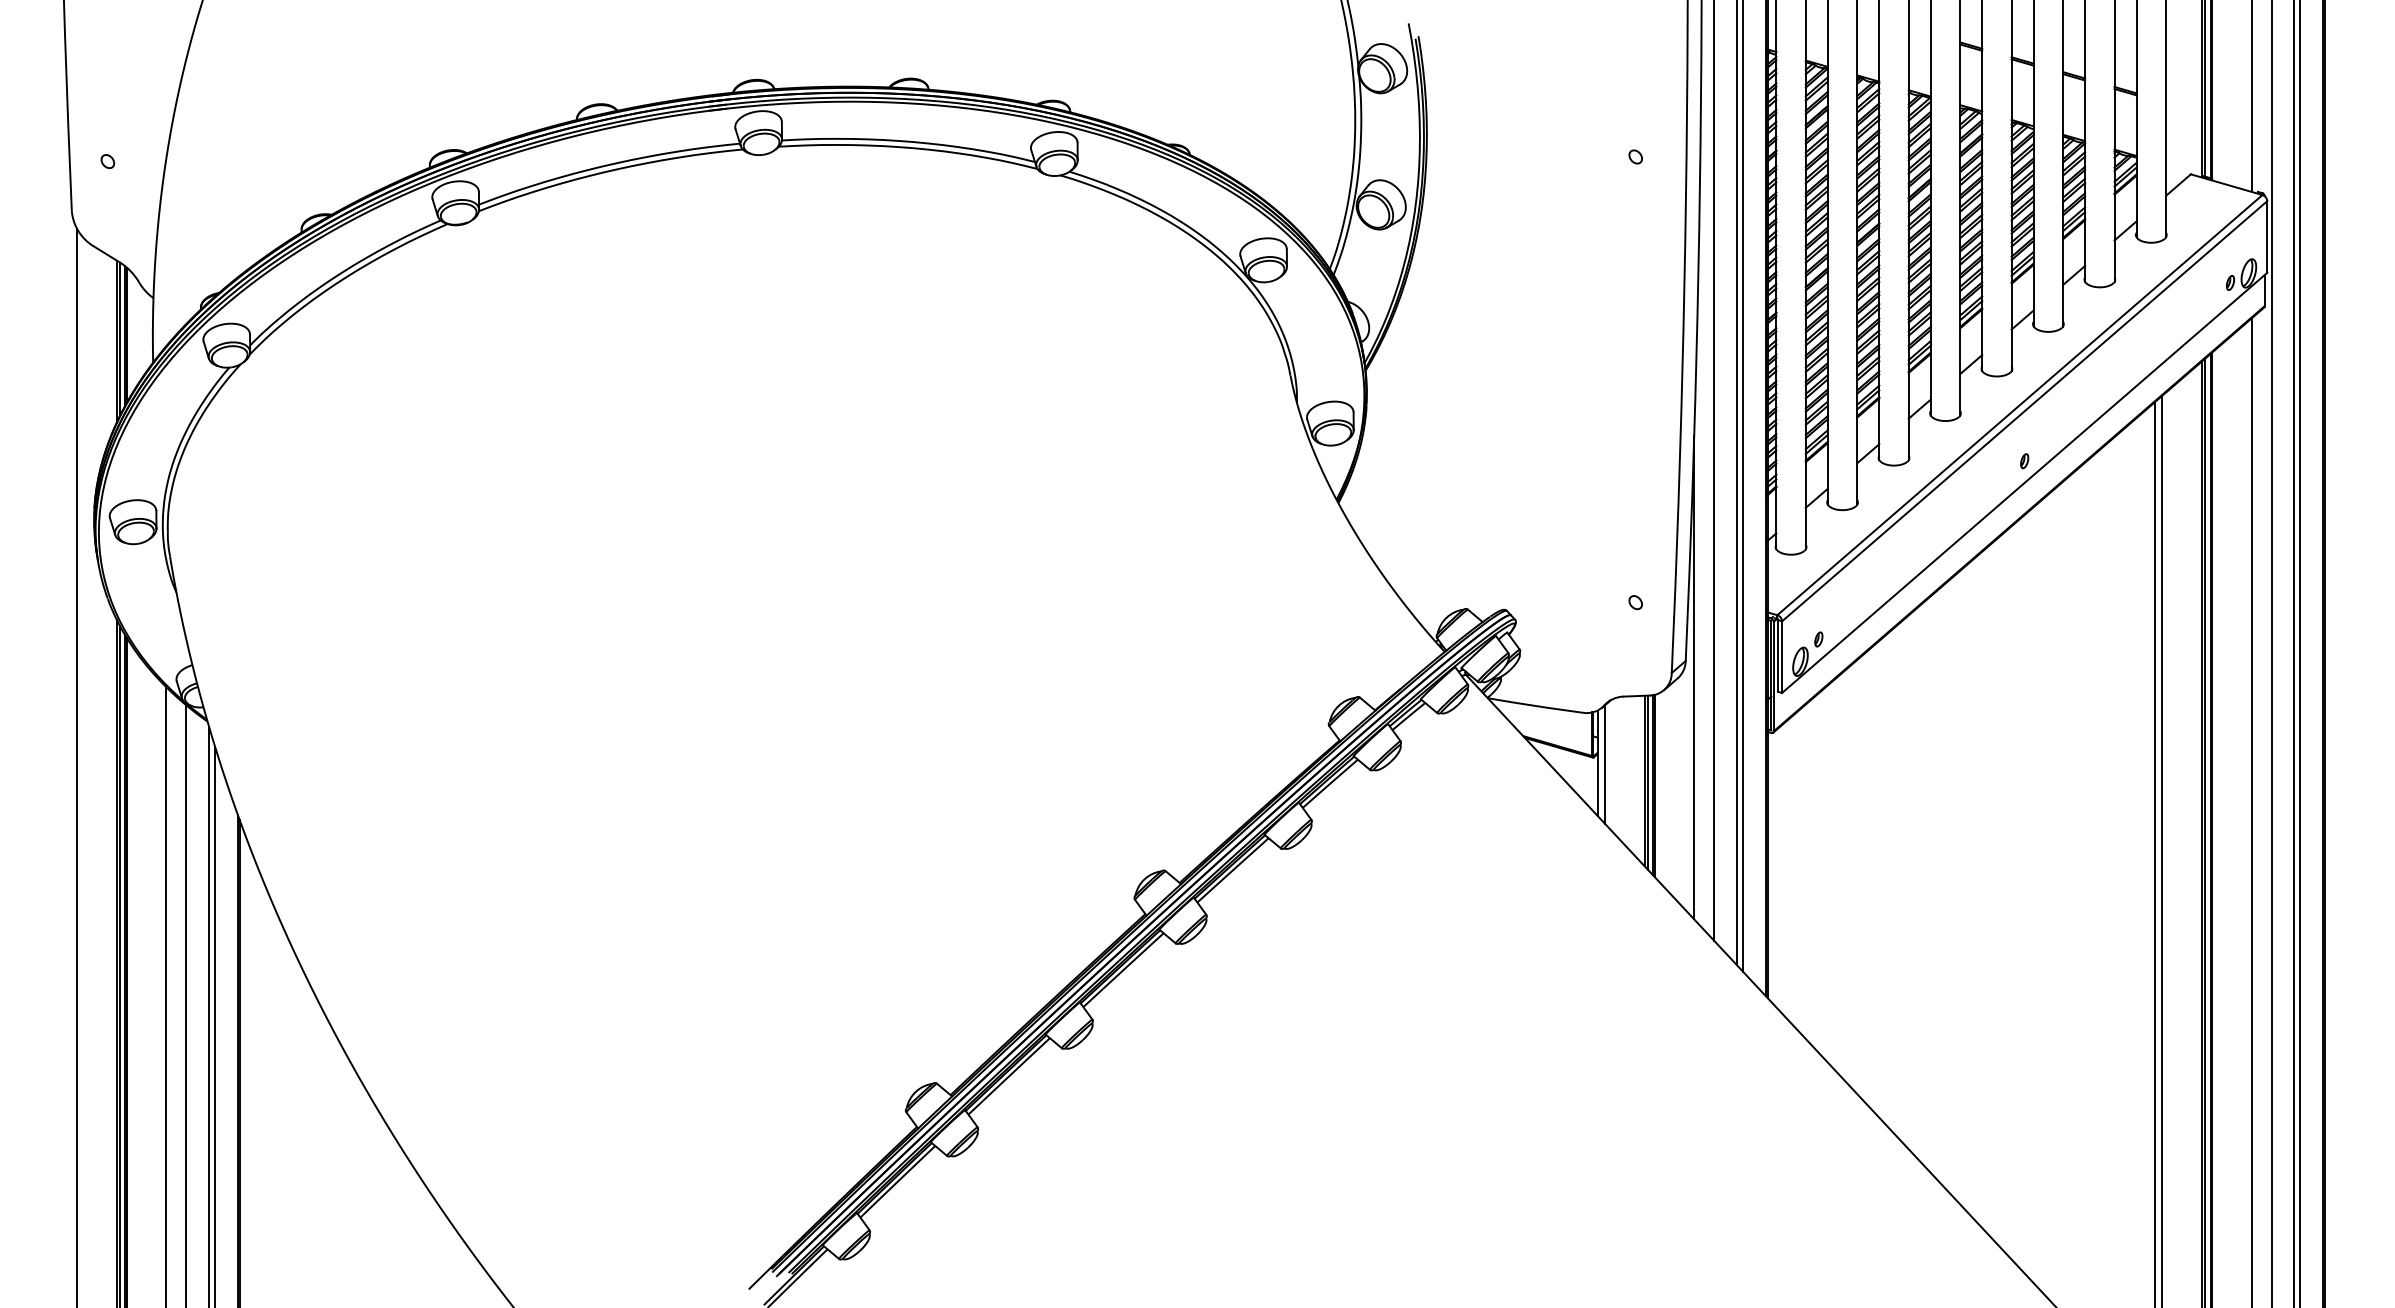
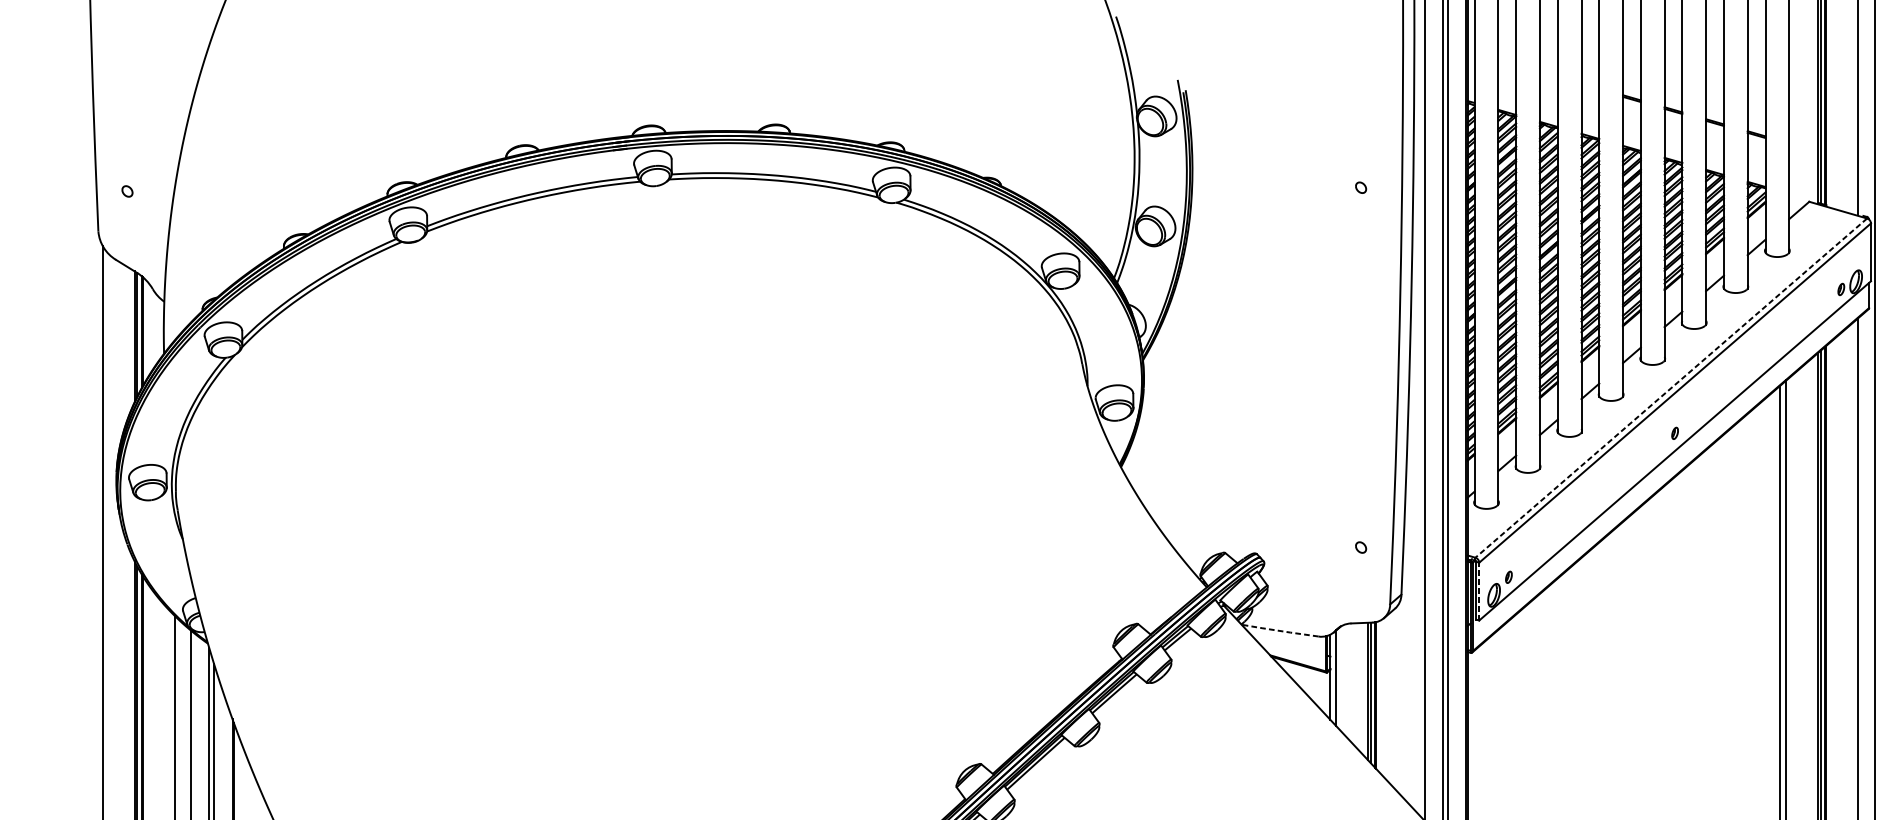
line: (2019, 405) -> (1670, 388), solid -> dashed
line: (1782, 657) -> (1479, 591), solid -> dashed
line: (1694, 677) -> (1408, 608), removed
line: (1535, 705) -> (1280, 630), solid -> dashed

